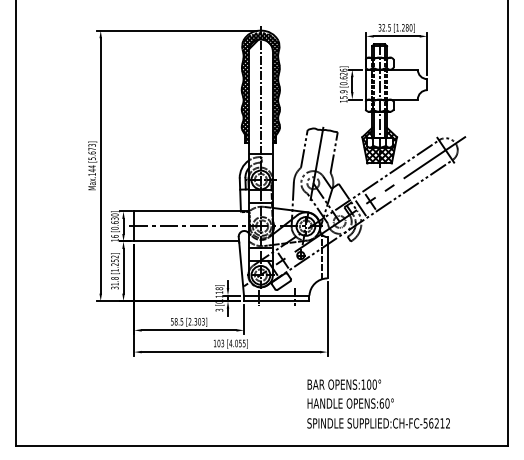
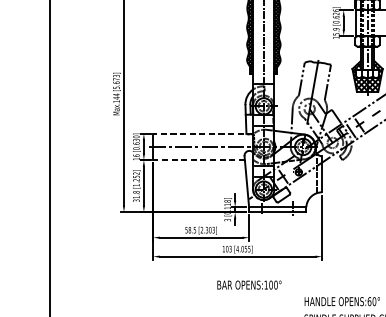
line: (191, 211) -> (203, 133), solid -> dashed
line: (186, 241) -> (198, 160), solid -> dashed
text: (344, 384) -> (249, 284), moved

